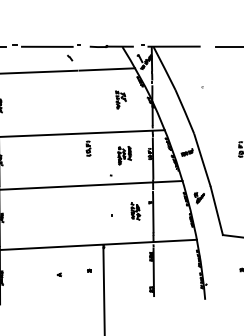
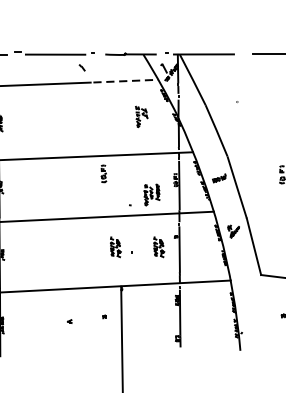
line: (107, 69) -> (126, 81), solid -> dashed
part: (124, 155) -> (151, 194), moved
part: (98, 211) -> (115, 247), added

